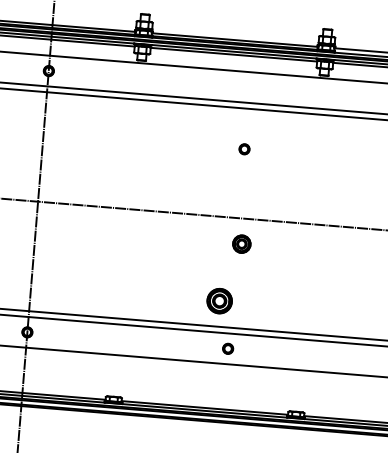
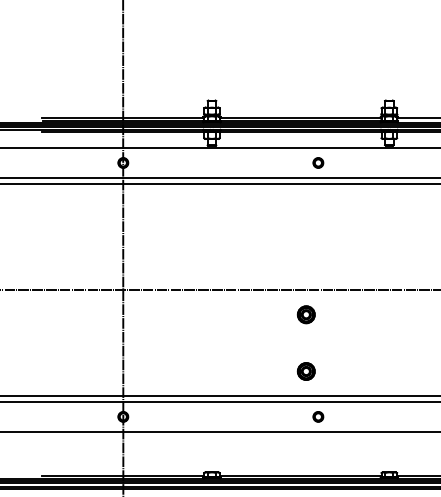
part: (244, 148) -> (318, 162), moved
part: (241, 243) -> (305, 314), moved
part: (218, 301) -> (305, 371), size x0.71

